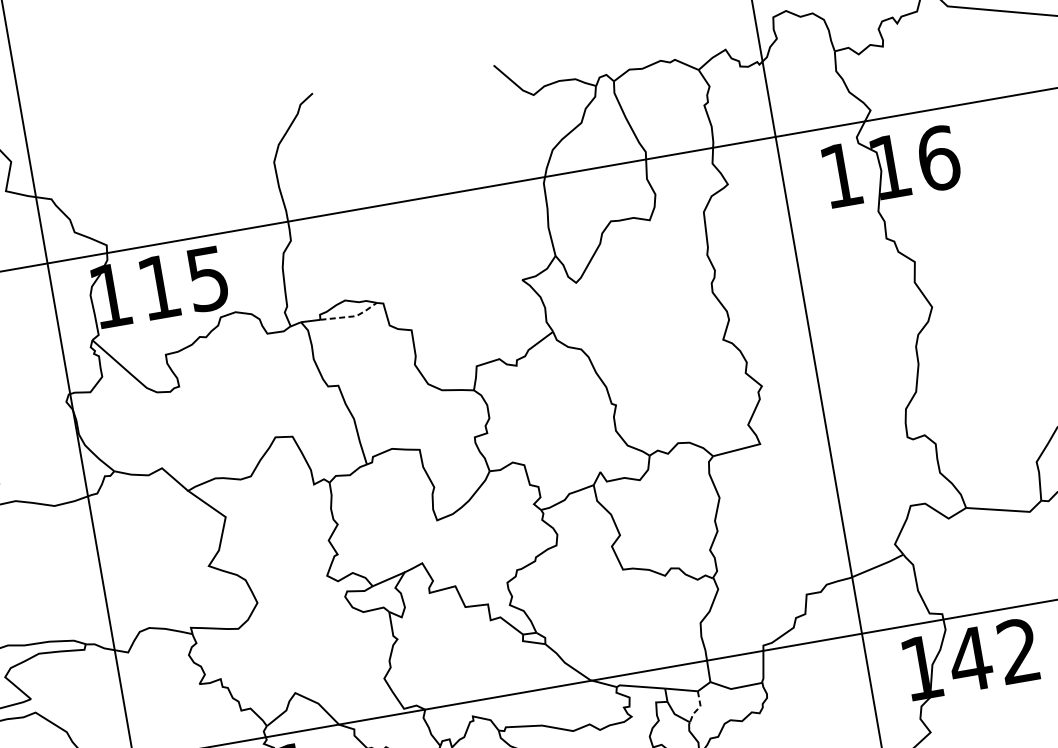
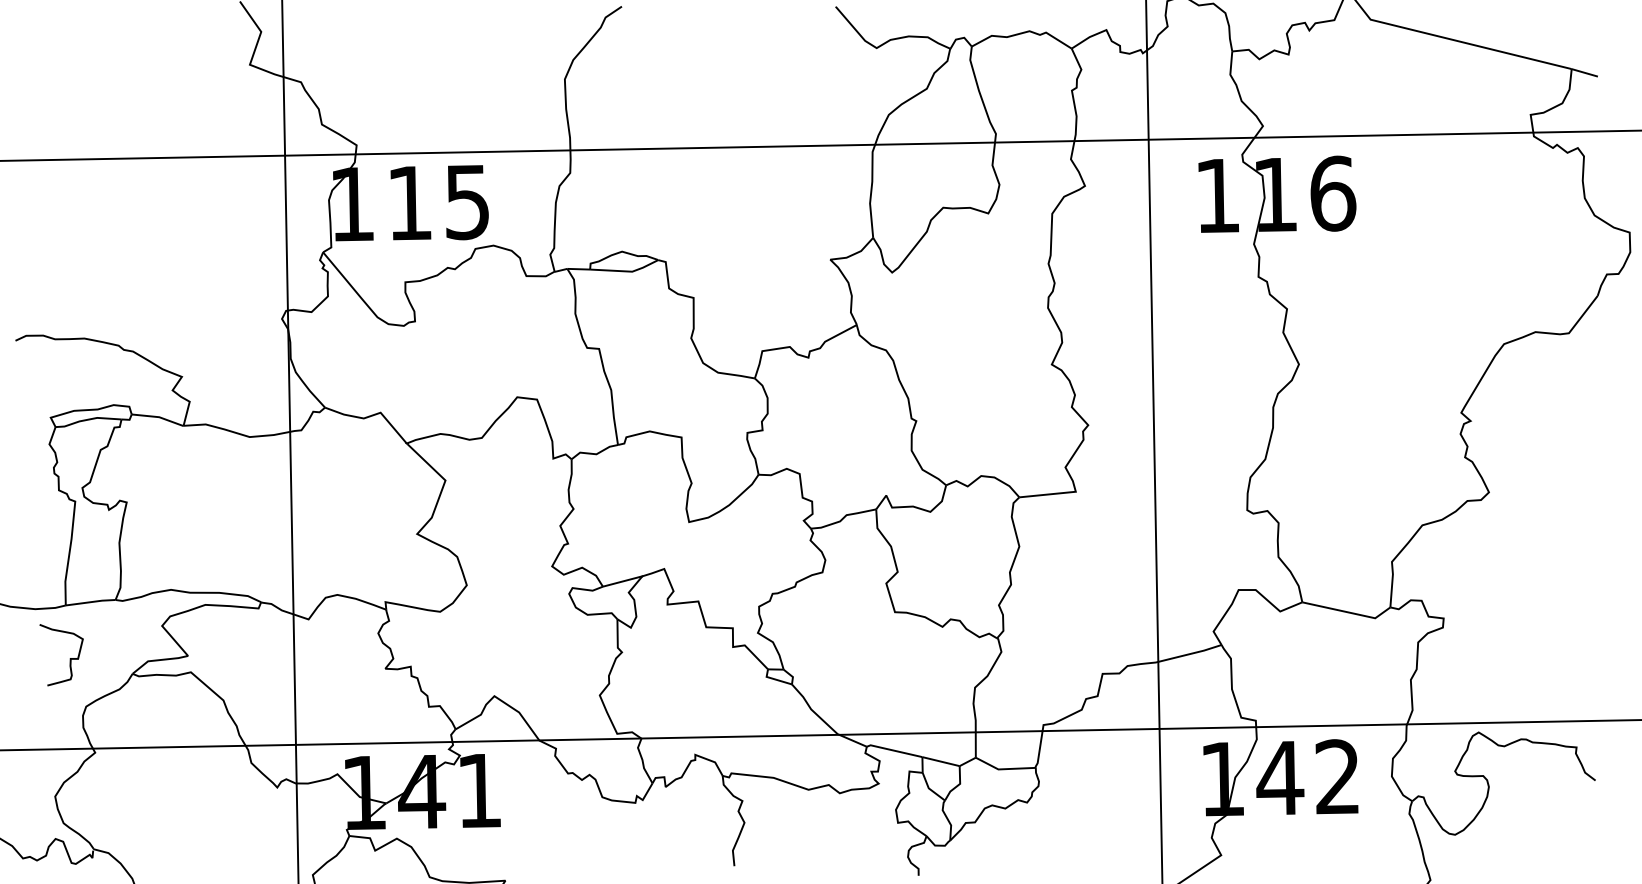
line: (352, 316) -> (627, 271), dashed -> solid
line: (698, 707) -> (957, 785), dashed -> solid

